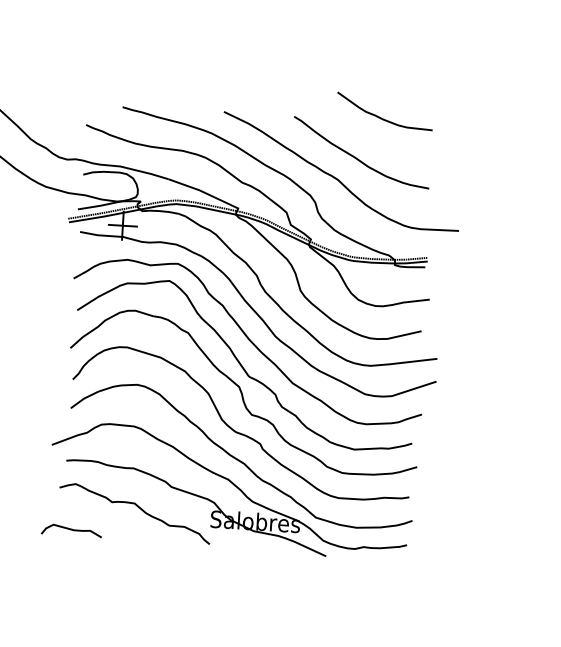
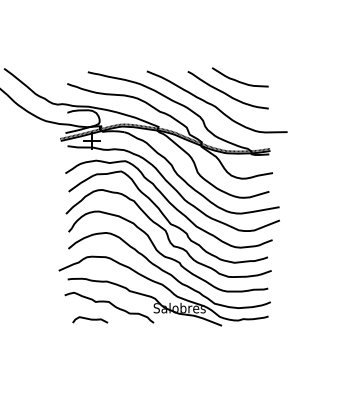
curve: (381, 116) -> (238, 80), moved
curve: (72, 529) -> (90, 319), moved

